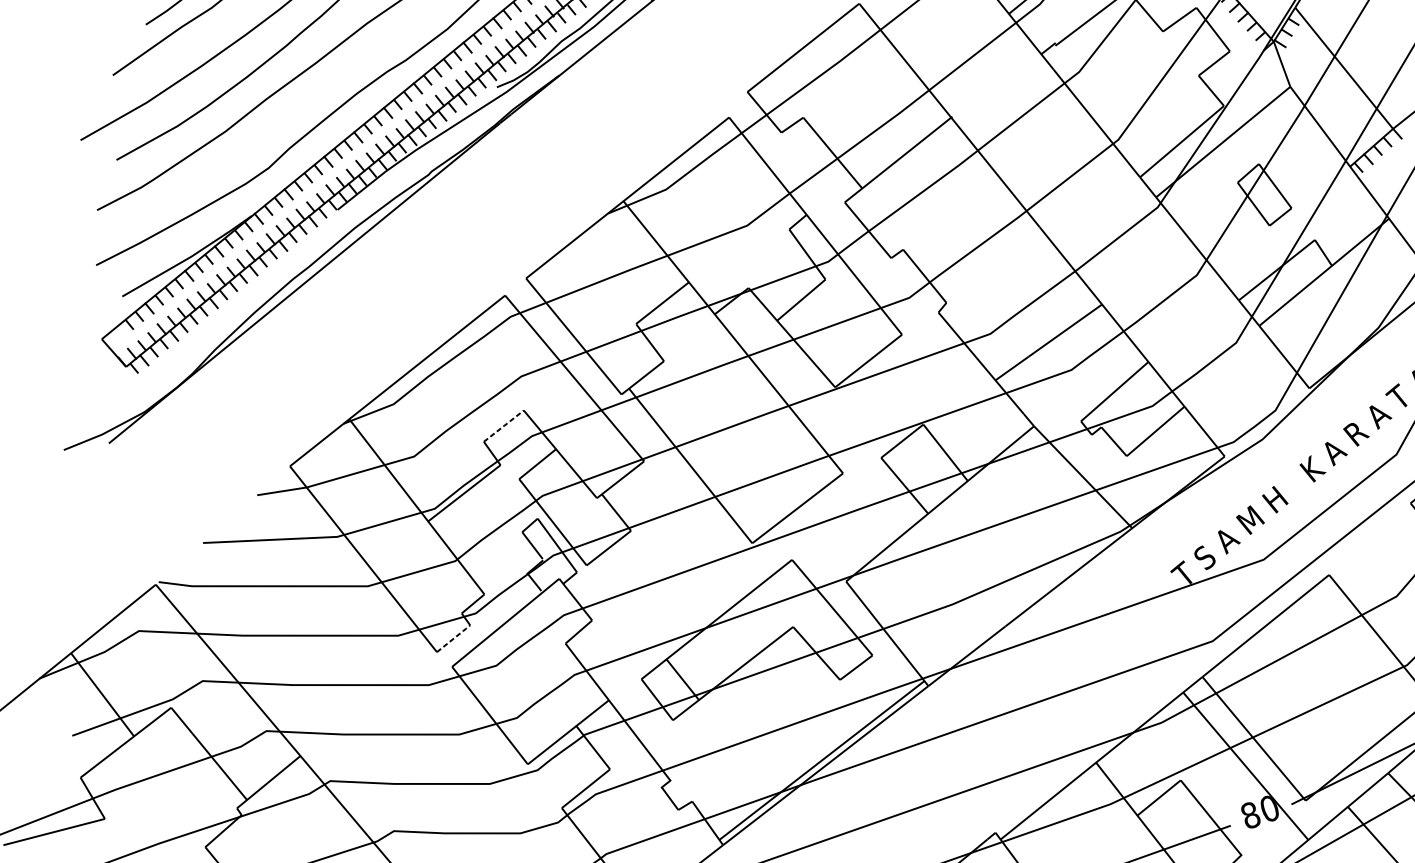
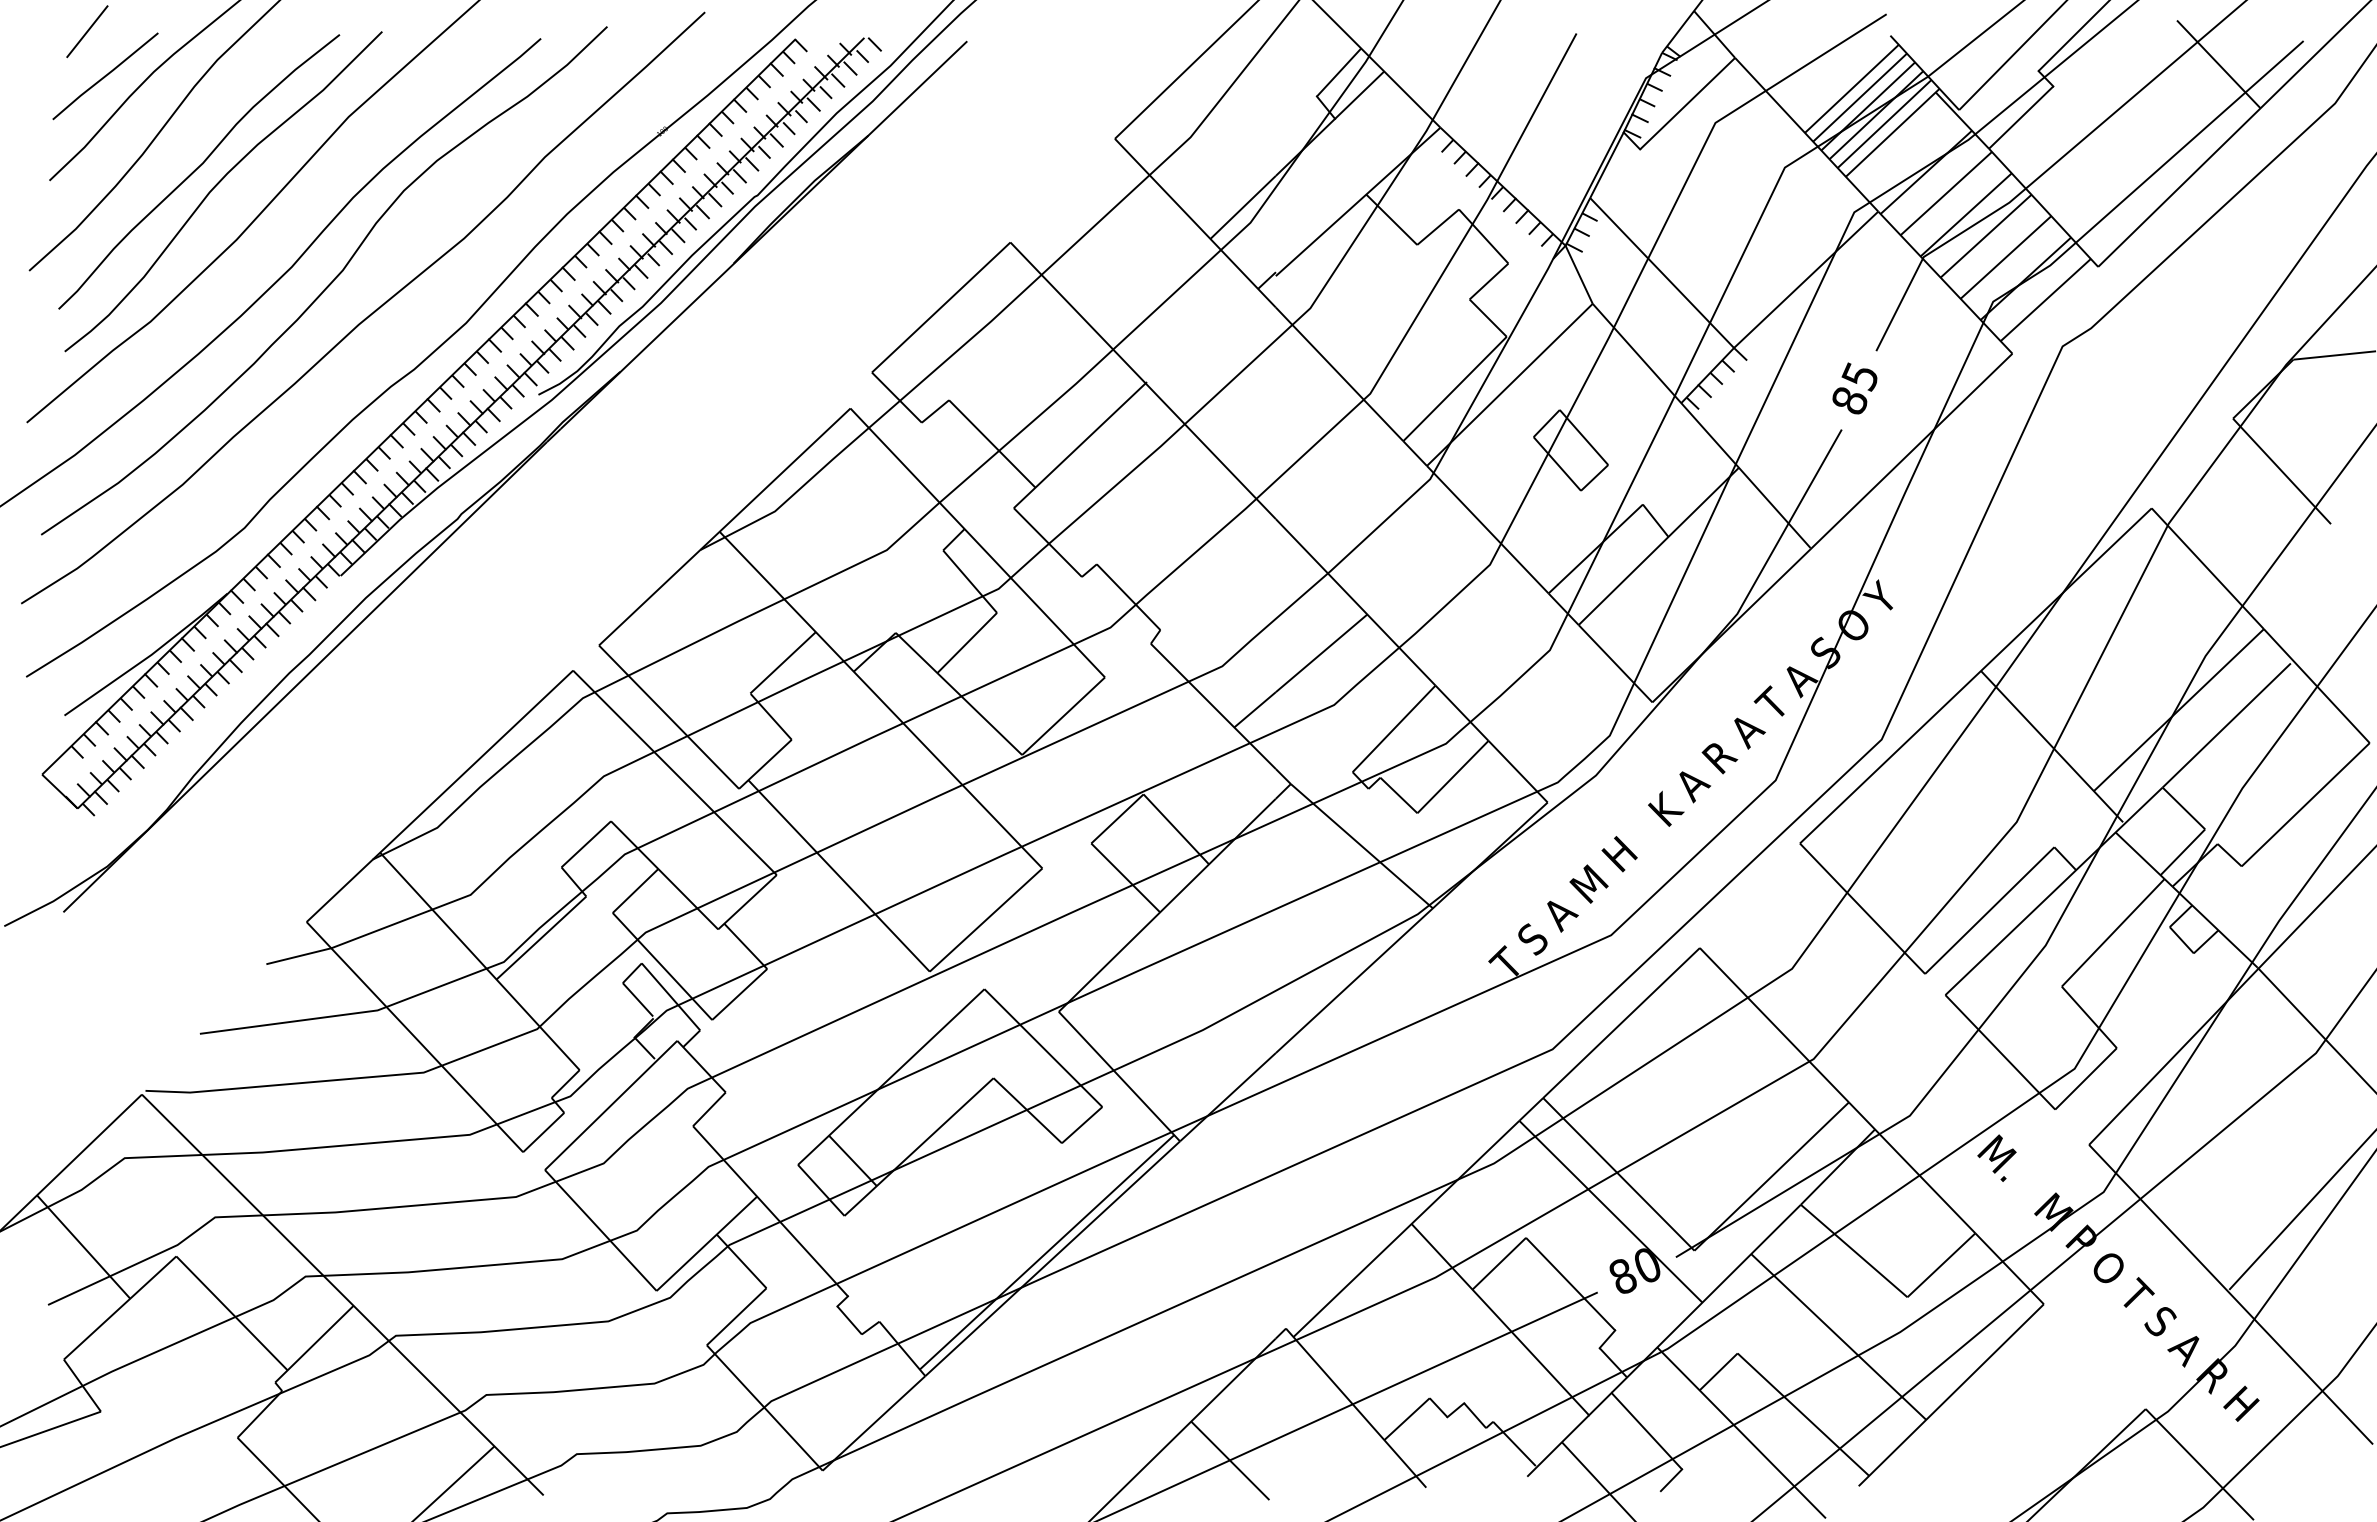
line: (504, 425) -> (586, 843), dashed -> solid
line: (455, 638) -> (545, 1131), dashed -> solid

